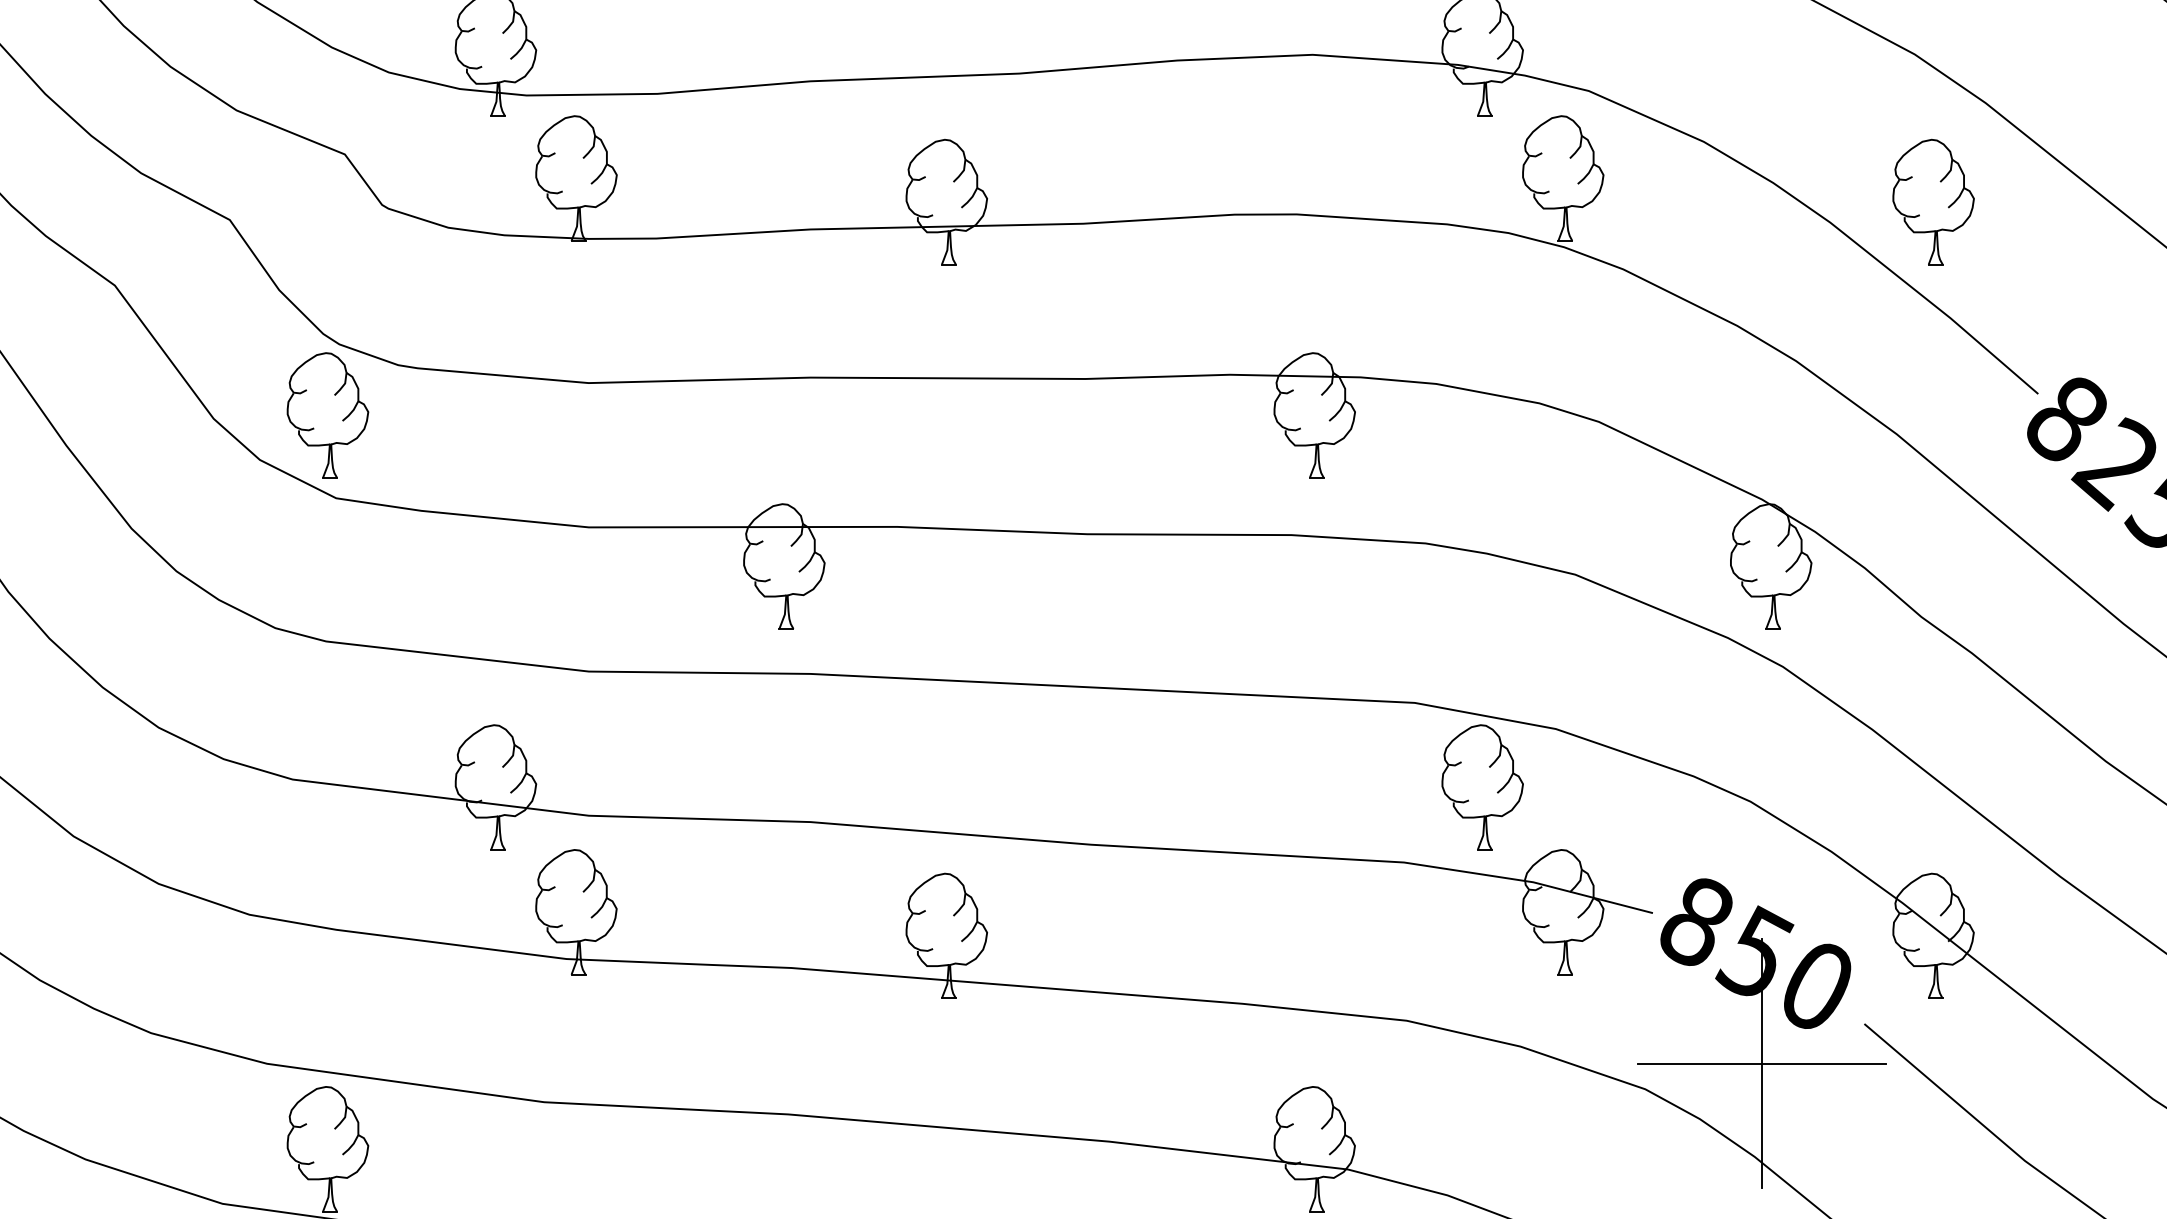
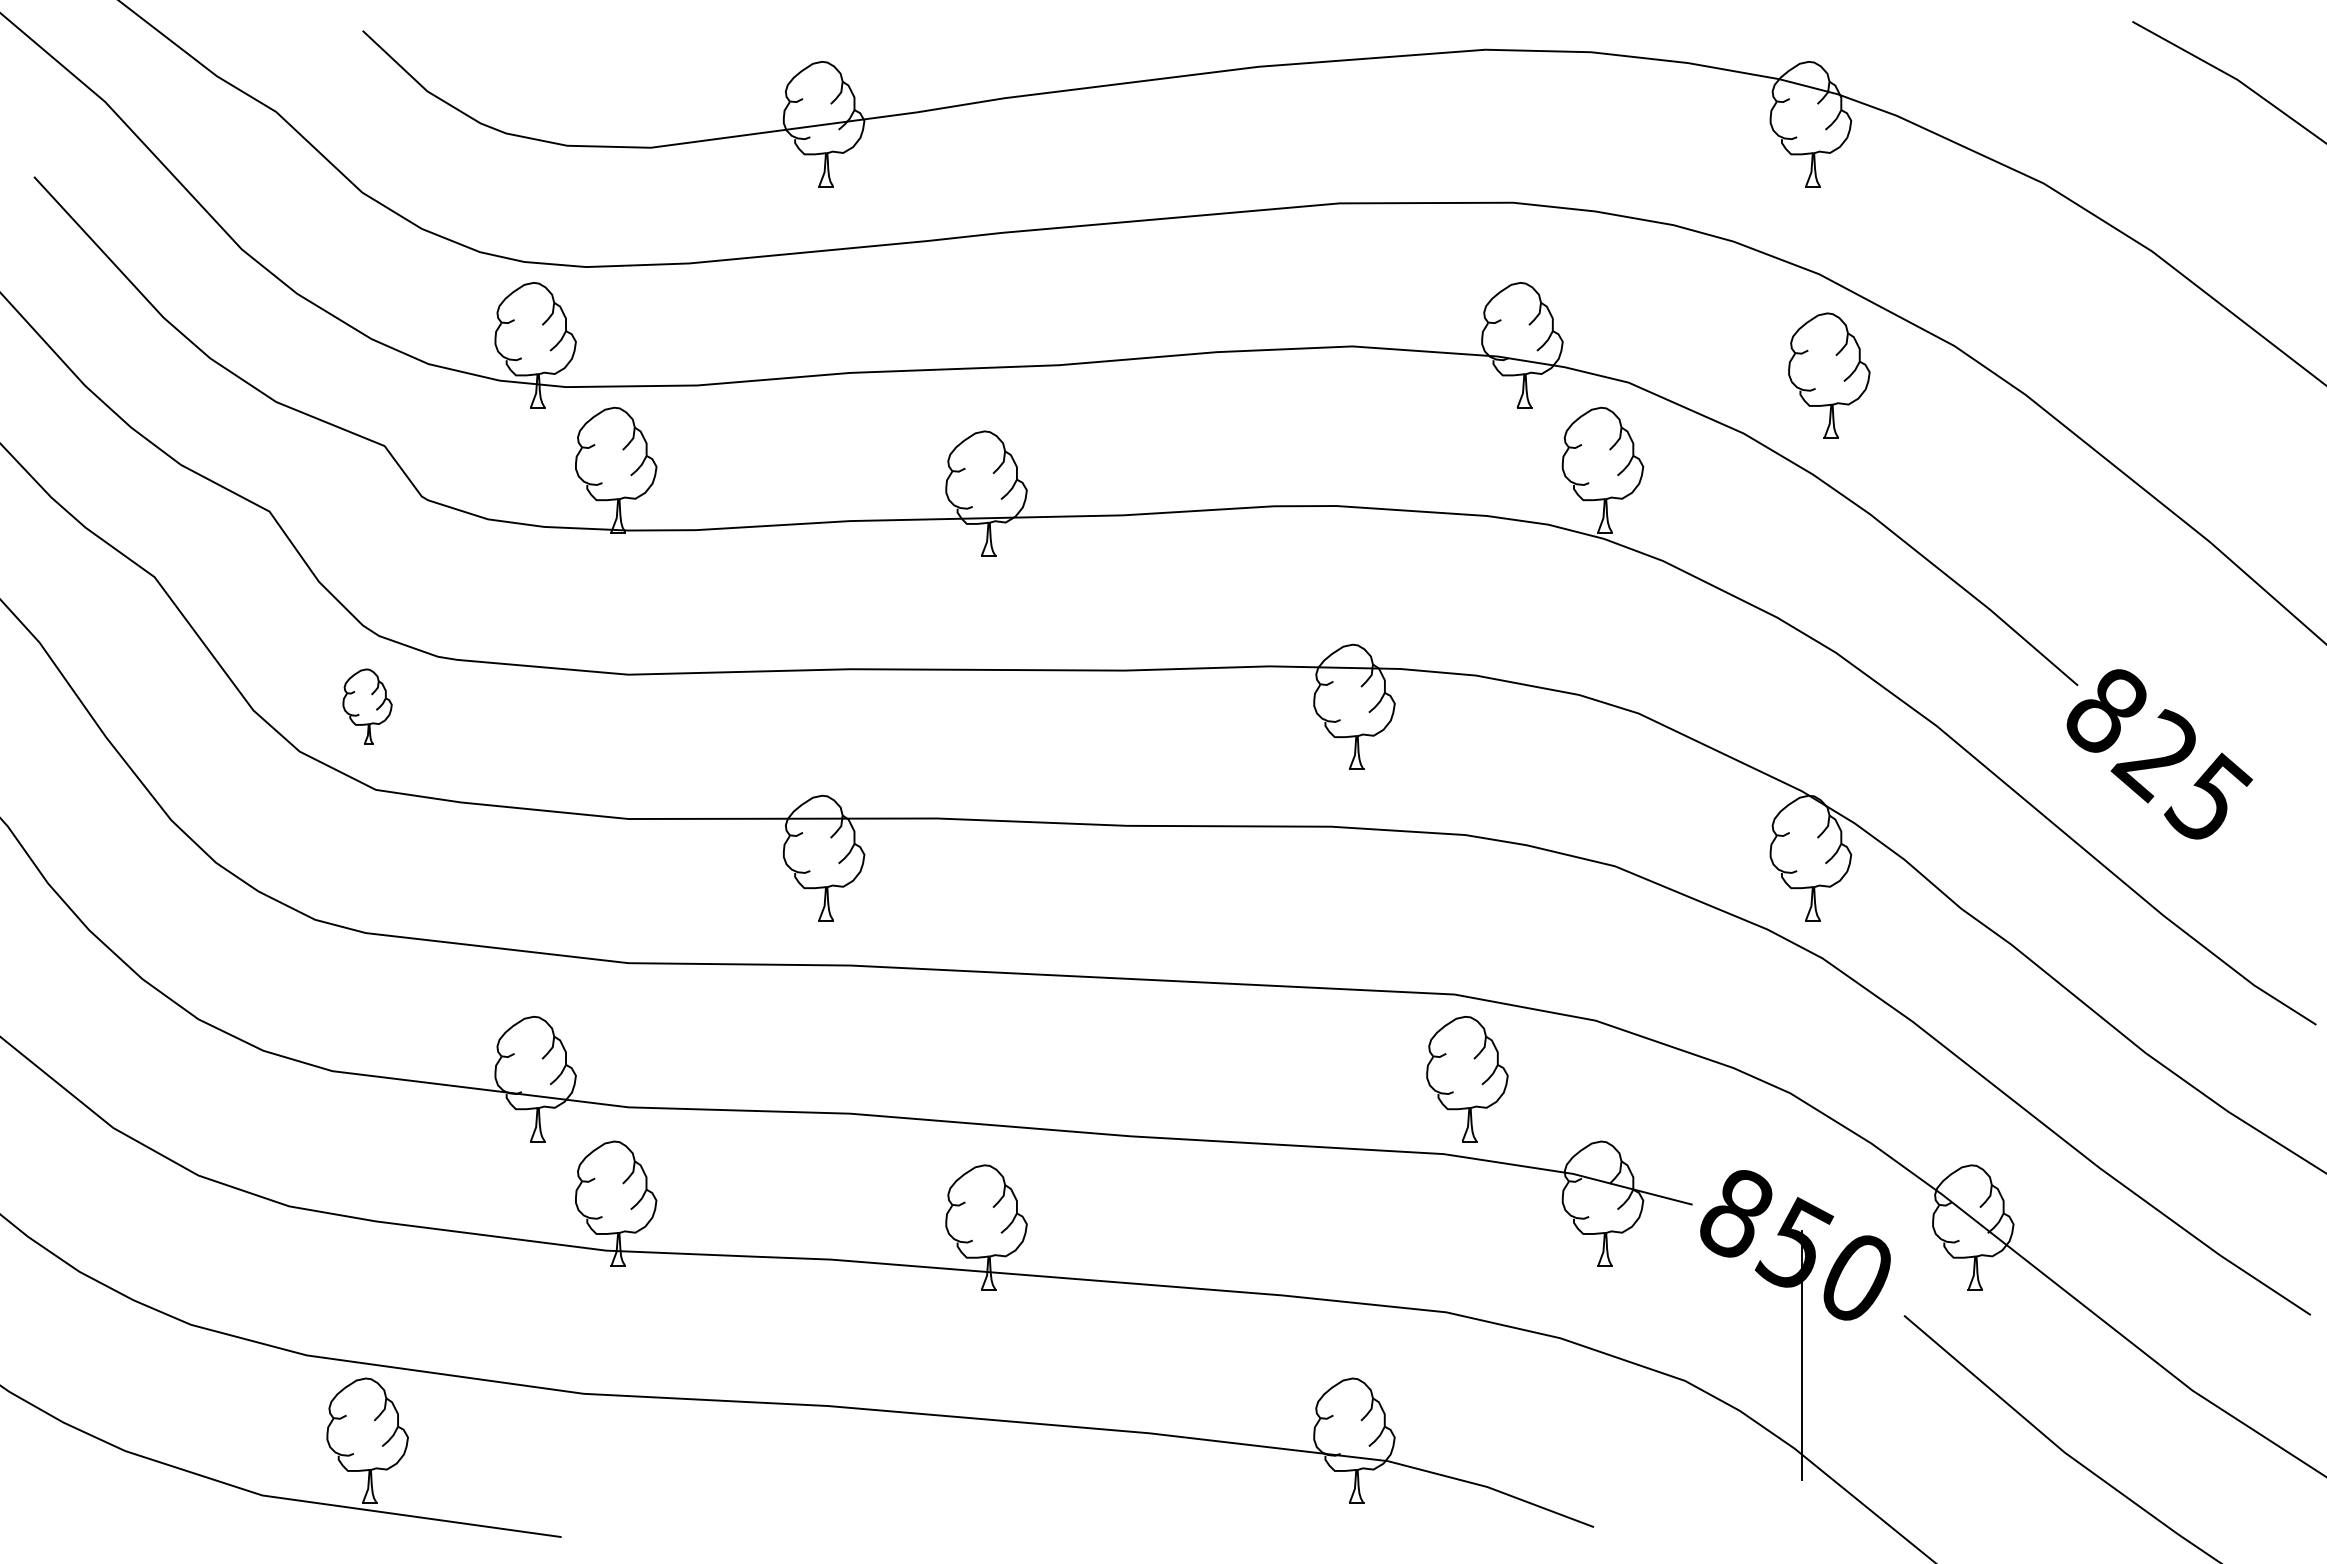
part: (1933, 201) -> (1829, 375), moved
part: (327, 414) -> (367, 706), size x0.6
part: (1482, 786) -> (1467, 1078), moved
line: (1761, 1063) -> (1801, 1355), removed

